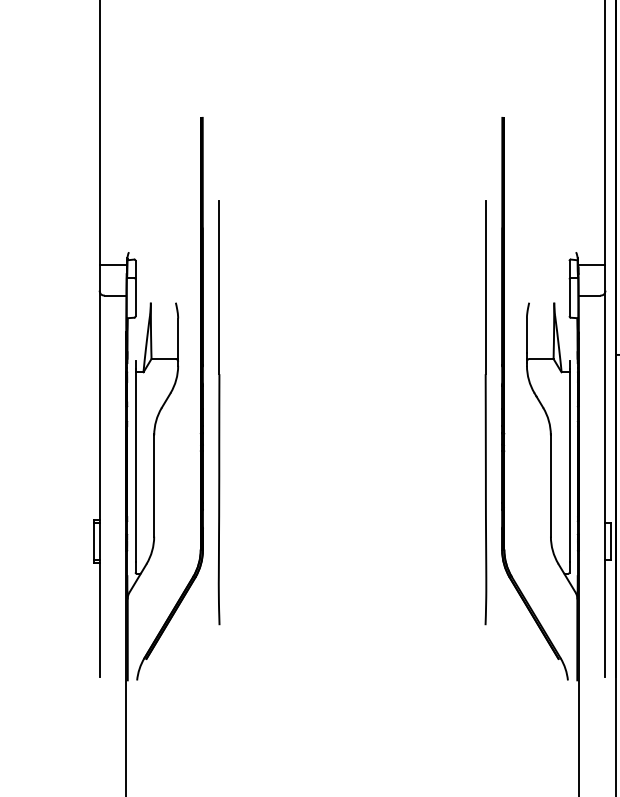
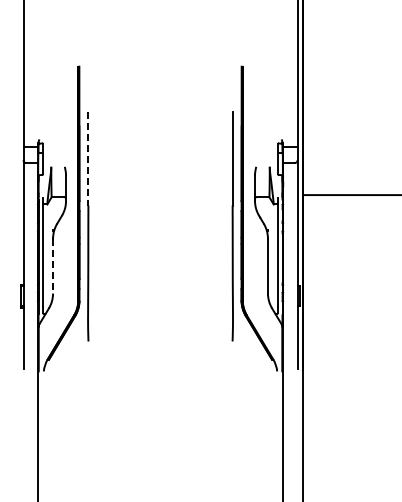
line: (219, 287) -> (88, 158), solid -> dashed
line: (154, 486) -> (53, 266), solid -> dashed

